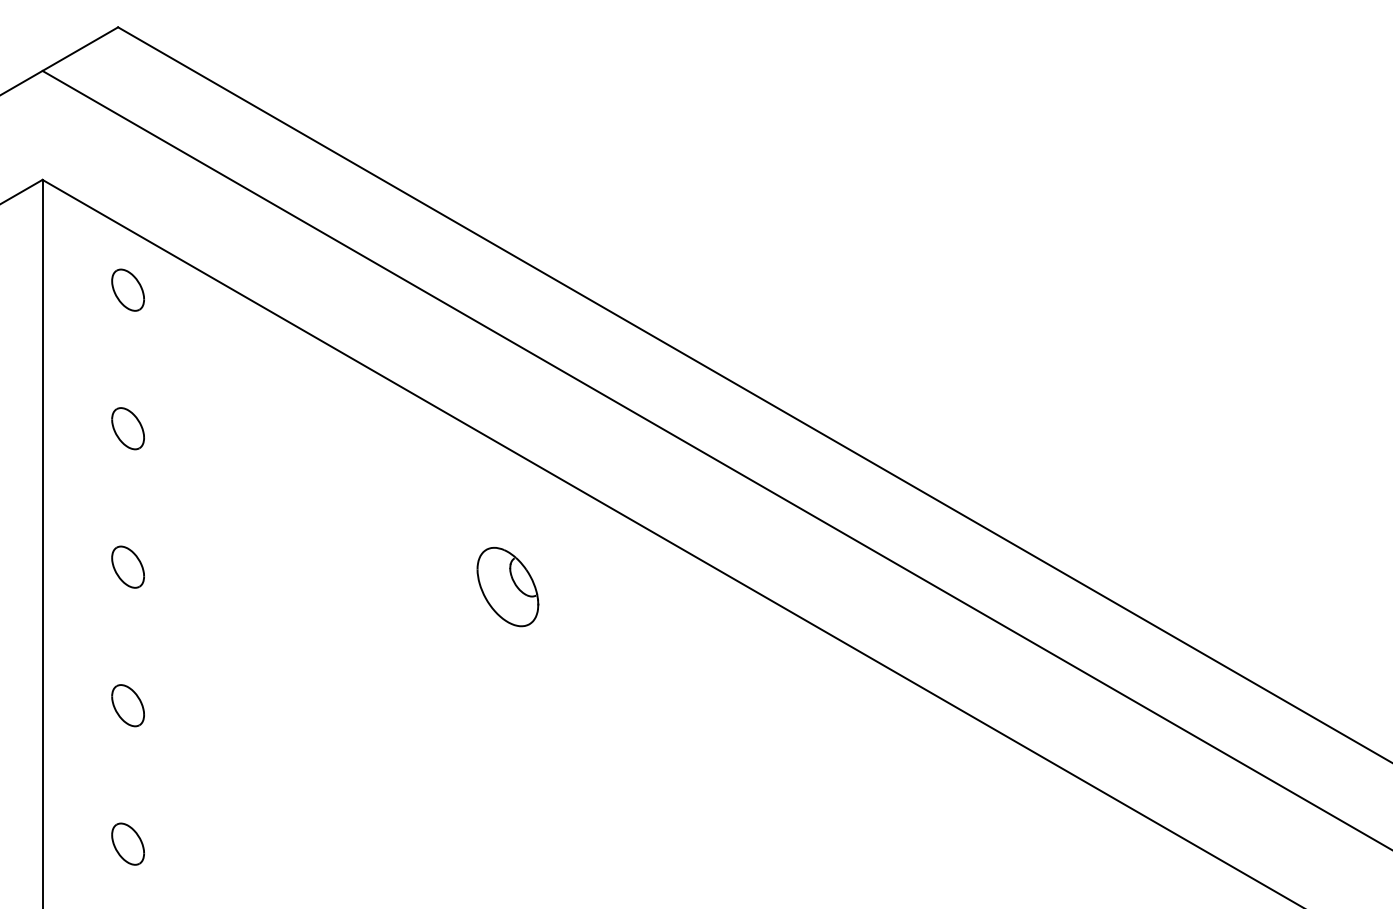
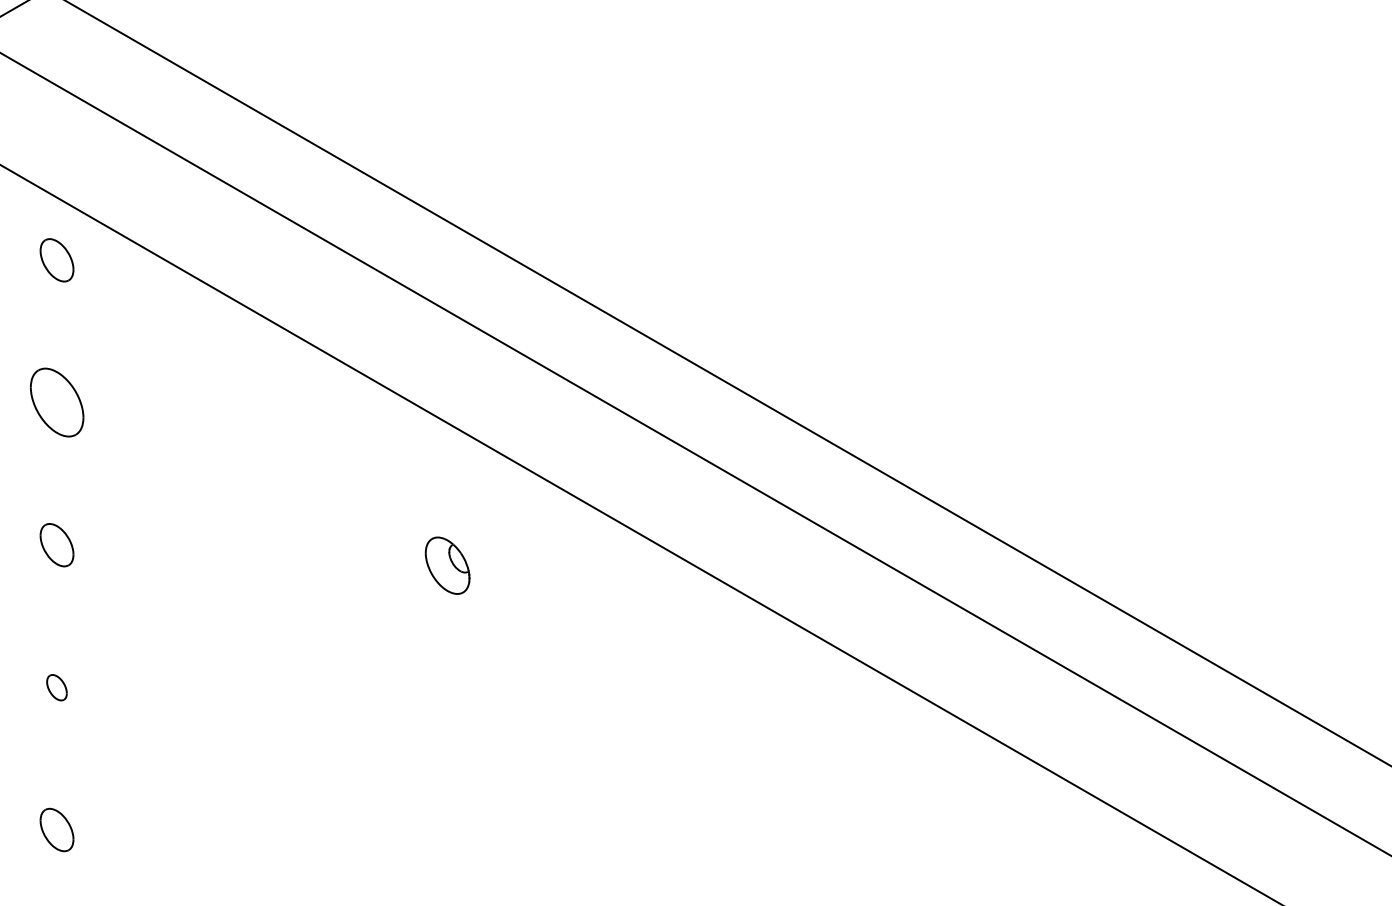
part: (127, 428) -> (56, 402), size x1.6
part: (507, 587) -> (447, 566), size x0.7
part: (127, 705) -> (56, 687), size x0.6

